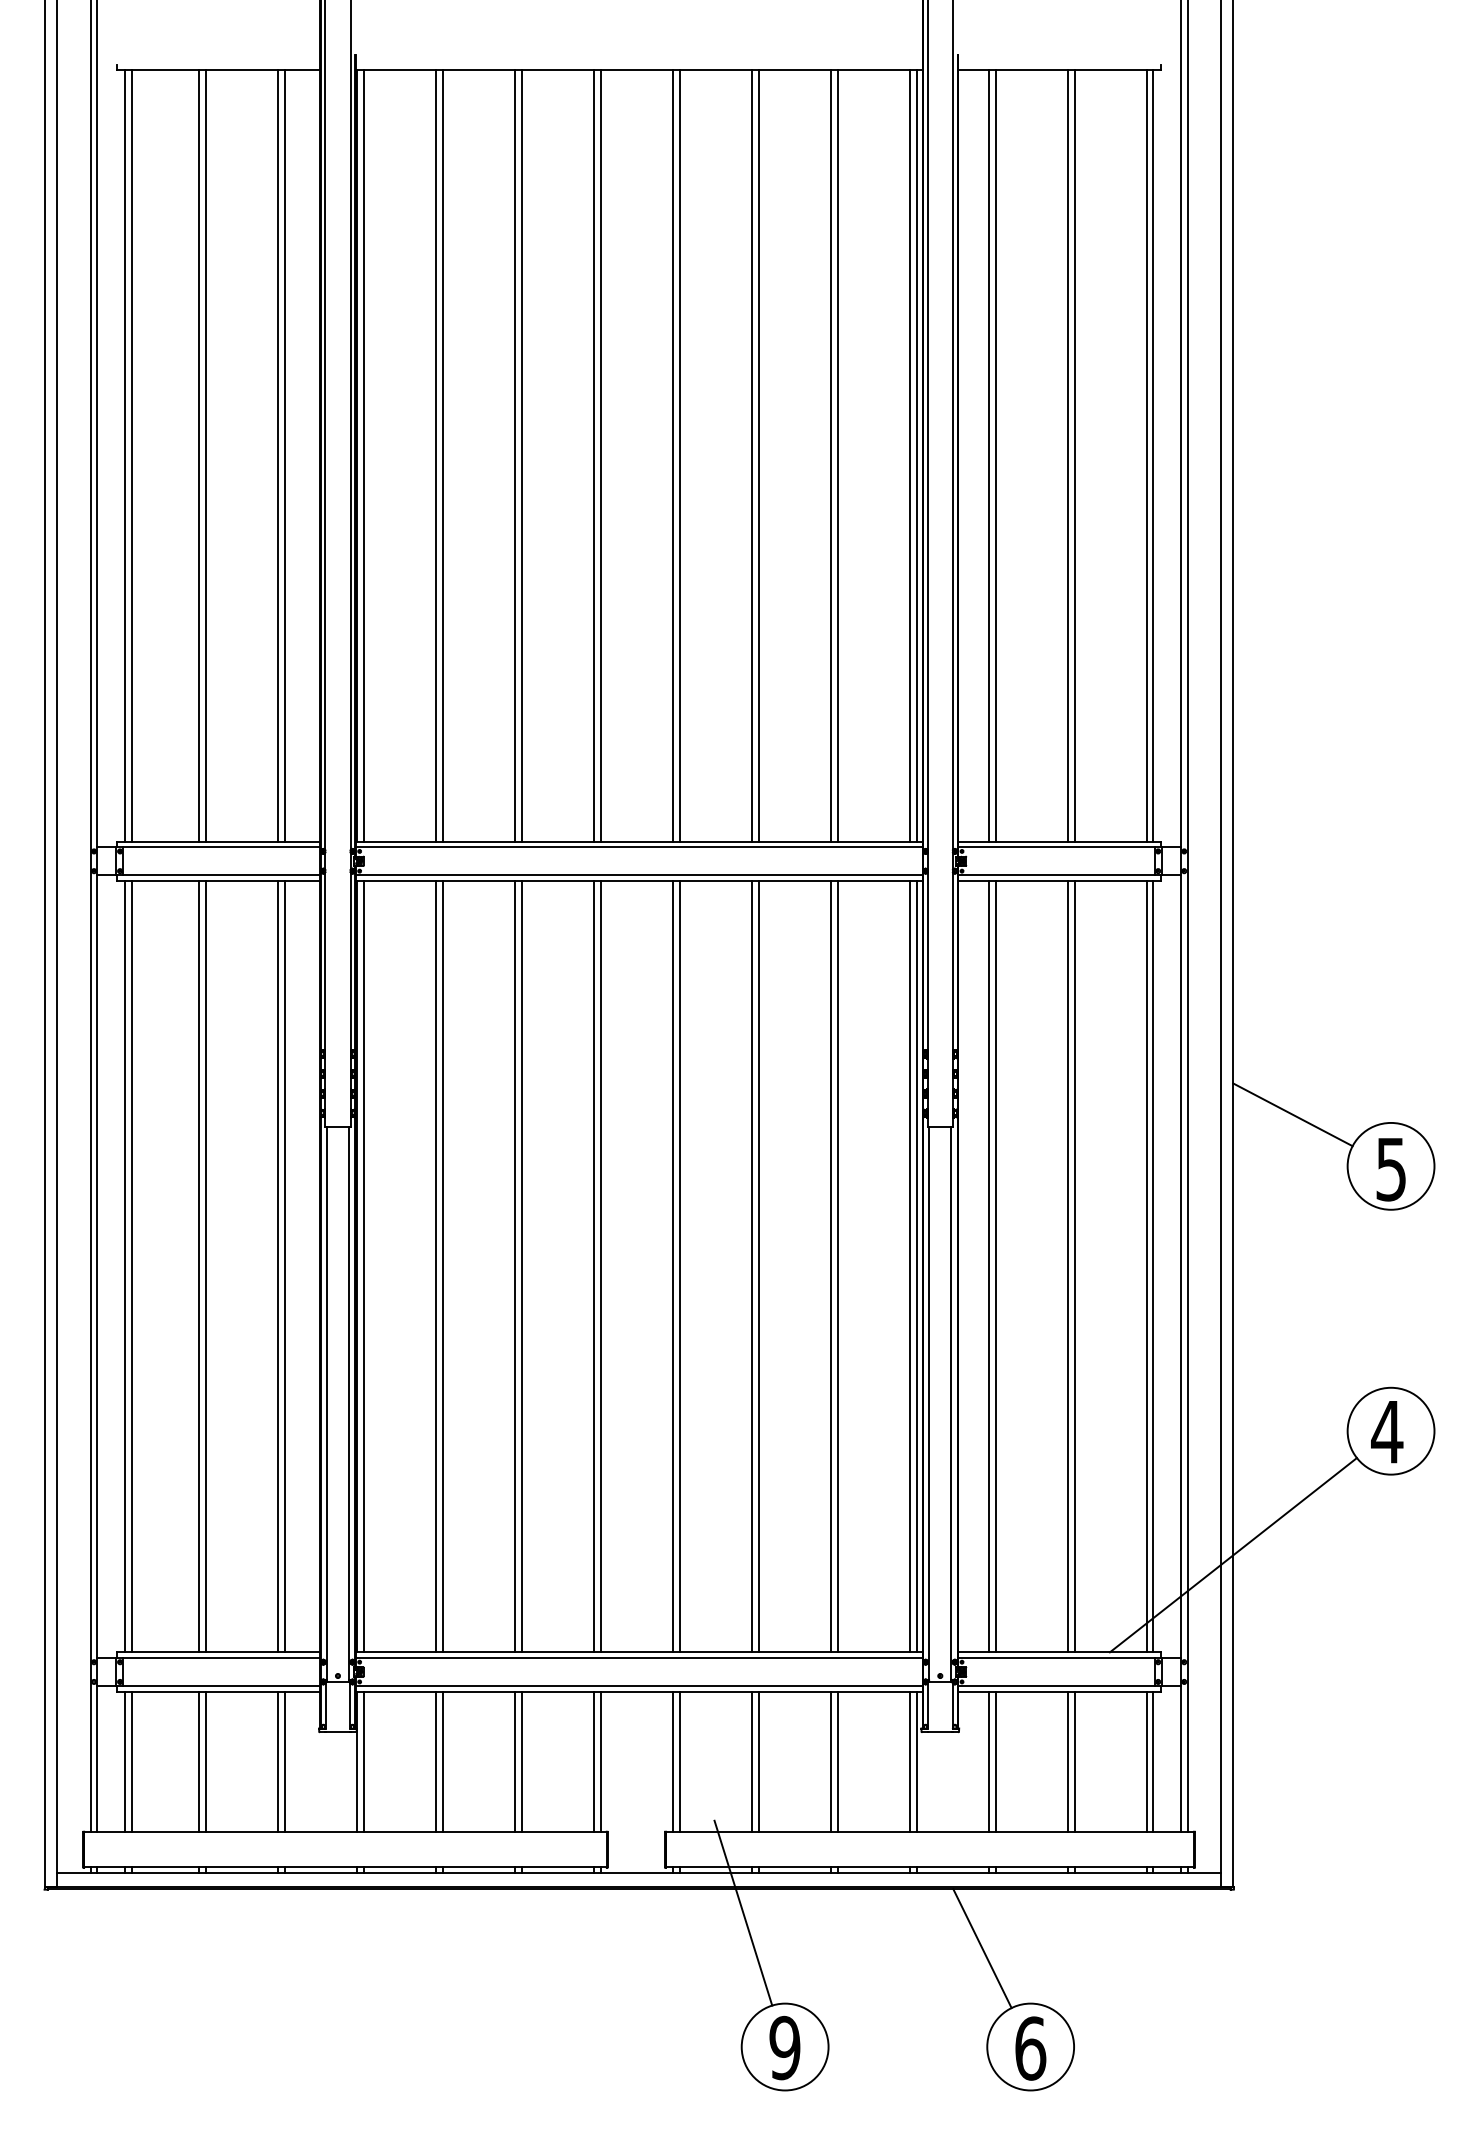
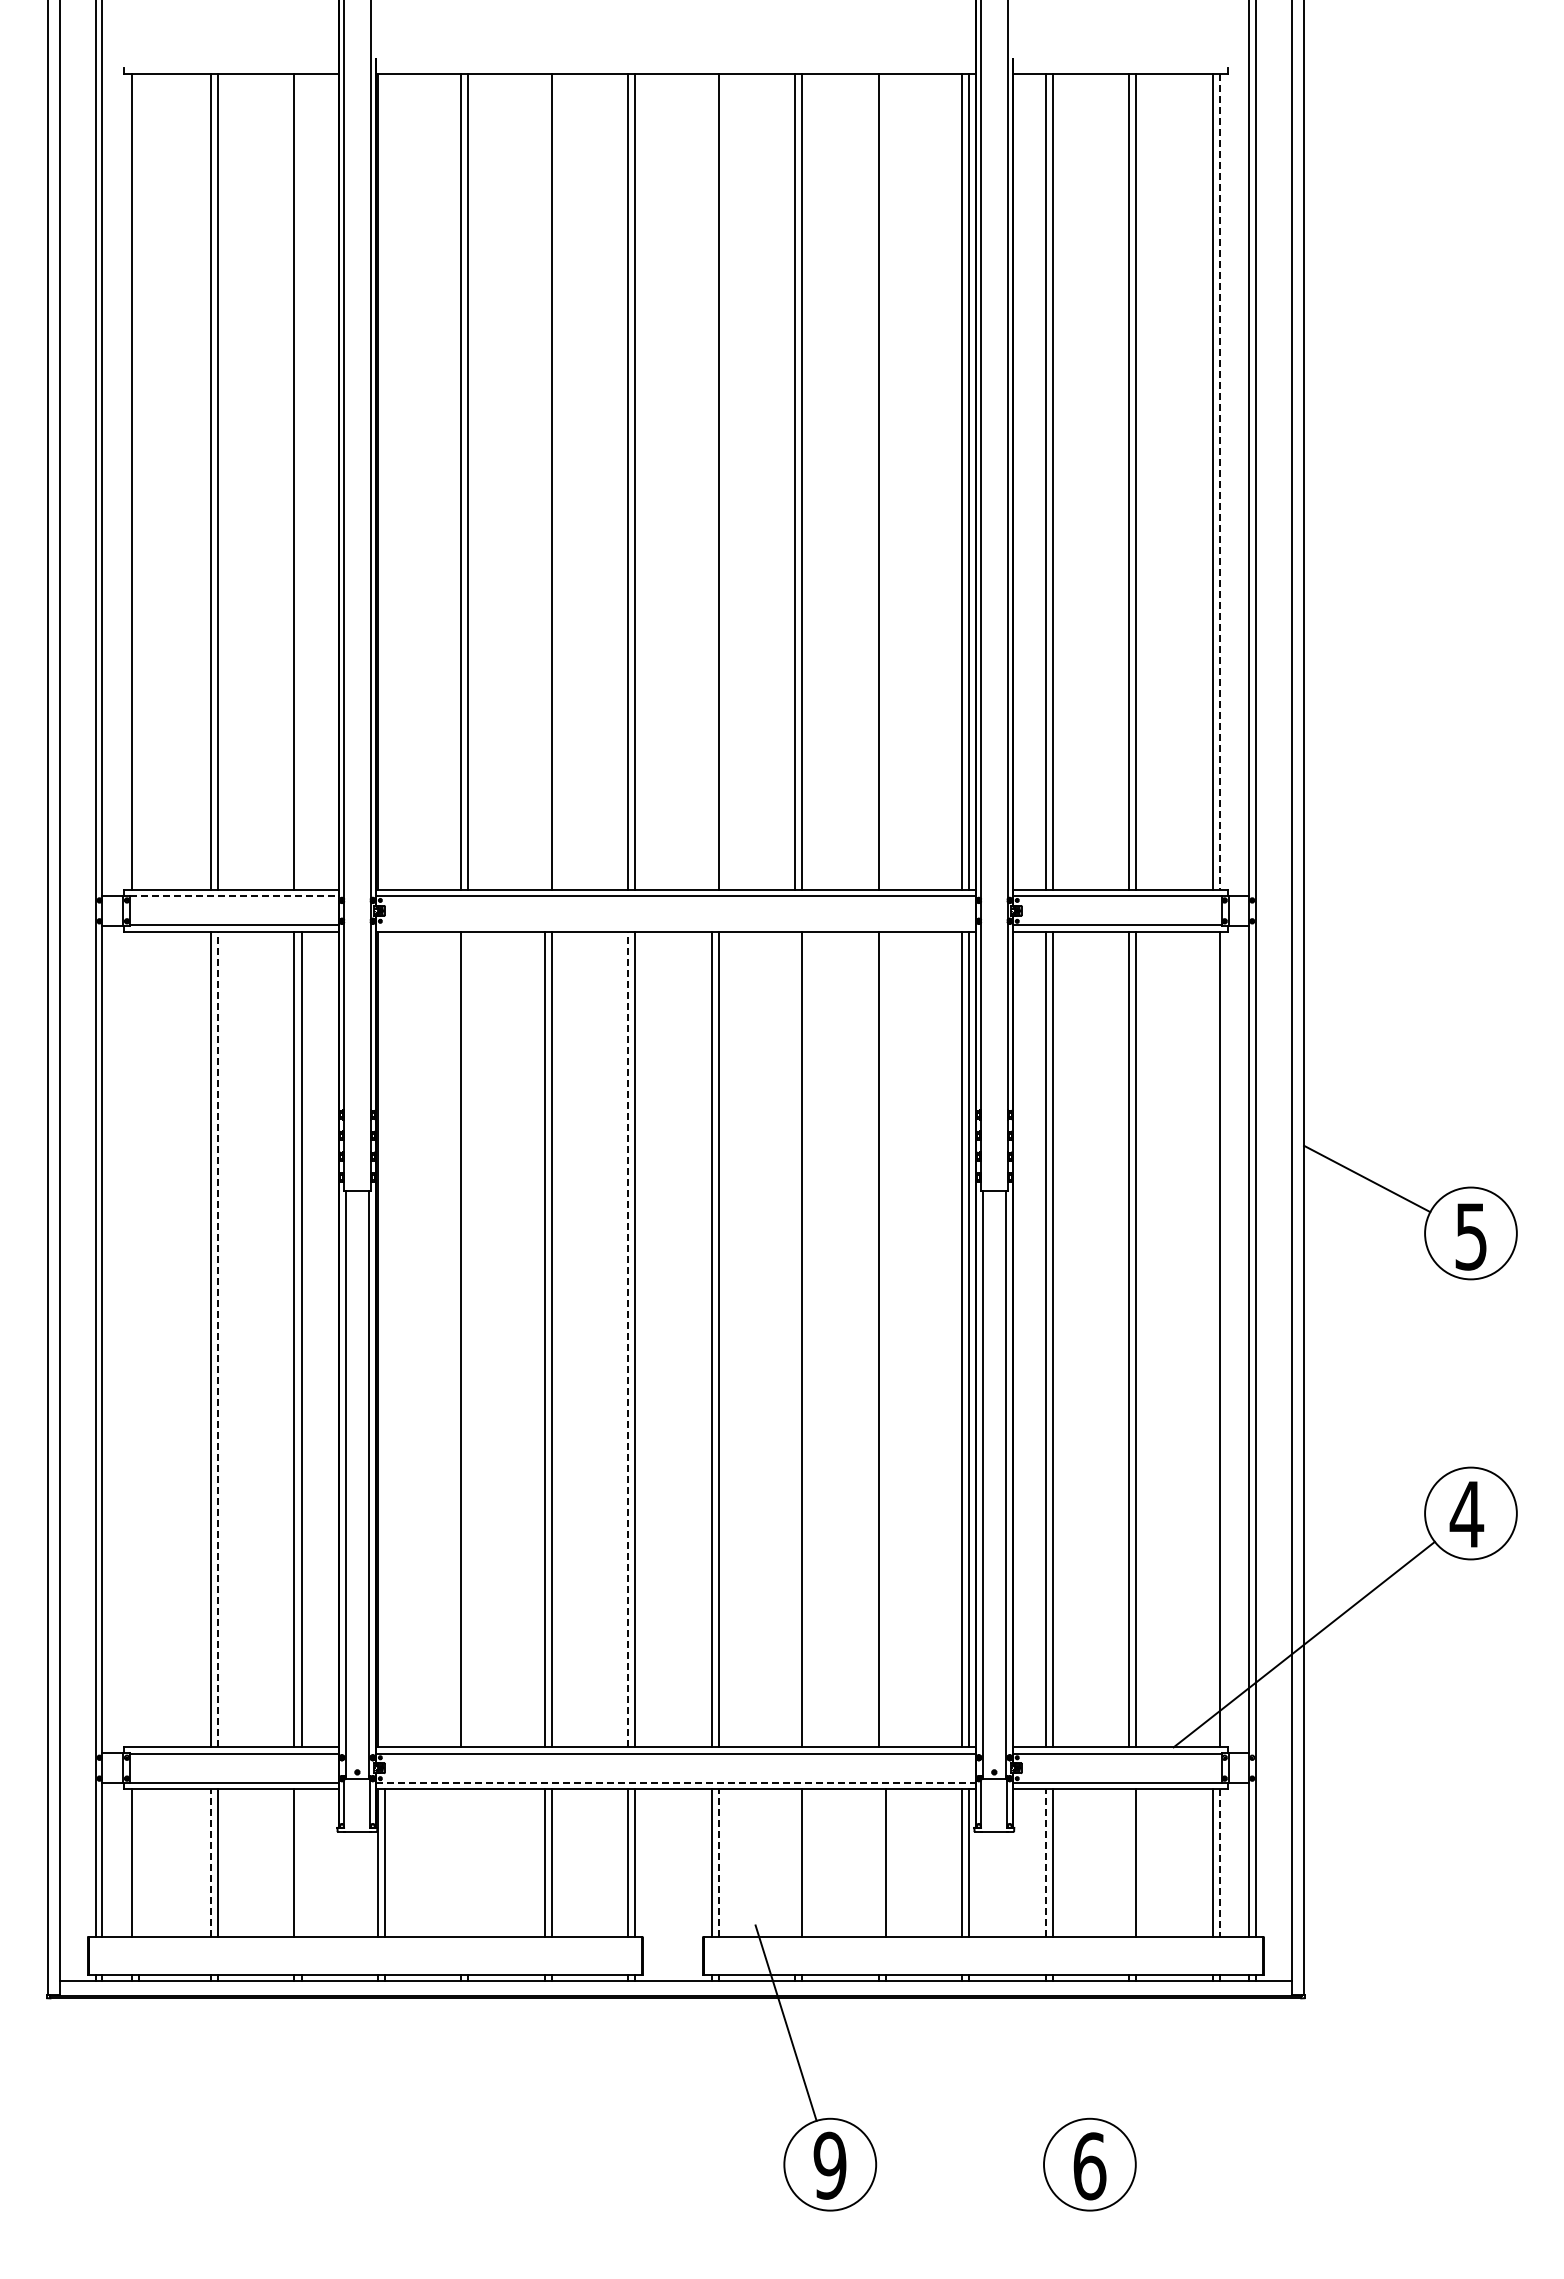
line: (131, 456) -> (139, 482), removed
line: (285, 456) -> (301, 482), removed
line: (363, 456) -> (384, 482), removed
line: (514, 456) -> (544, 482), removed
line: (672, 456) -> (711, 482), removed
line: (837, 456) -> (885, 482), removed
line: (1153, 456) -> (1219, 482), solid -> dashed
line: (221, 847) -> (234, 896), solid -> dashed
line: (638, 875) -> (675, 925), removed
line: (125, 1266) -> (132, 1339), removed
line: (131, 1266) -> (139, 1339), removed
line: (206, 1266) -> (218, 1339), solid -> dashed
line: (363, 1266) -> (384, 1339), removed
line: (443, 1266) -> (468, 1339), removed
line: (594, 1266) -> (628, 1339), solid -> dashed
line: (752, 1266) -> (795, 1339), removed
line: (837, 1266) -> (885, 1339), removed
line: (1146, 1266) -> (1212, 1339), removed
line: (638, 1685) -> (675, 1782), solid -> dashed
line: (199, 1761) -> (210, 1862), solid -> dashed
line: (679, 1761) -> (718, 1862), solid -> dashed
line: (988, 1761) -> (1045, 1862), solid -> dashed
line: (131, 1762) -> (139, 1863), removed
line: (285, 1762) -> (301, 1863), removed
line: (436, 1762) -> (461, 1863), removed
line: (443, 1762) -> (468, 1863), removed
line: (752, 1762) -> (795, 1863), removed
line: (830, 1762) -> (878, 1863), removed
line: (1068, 1762) -> (1129, 1863), removed
line: (1153, 1762) -> (1219, 1863), solid -> dashed
line: (982, 1948) -> (1038, 2060), removed

